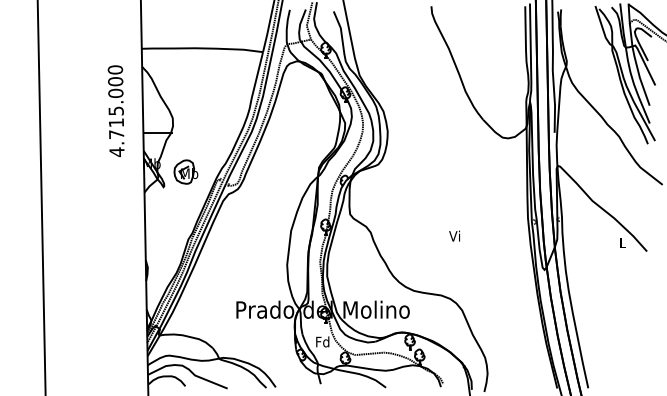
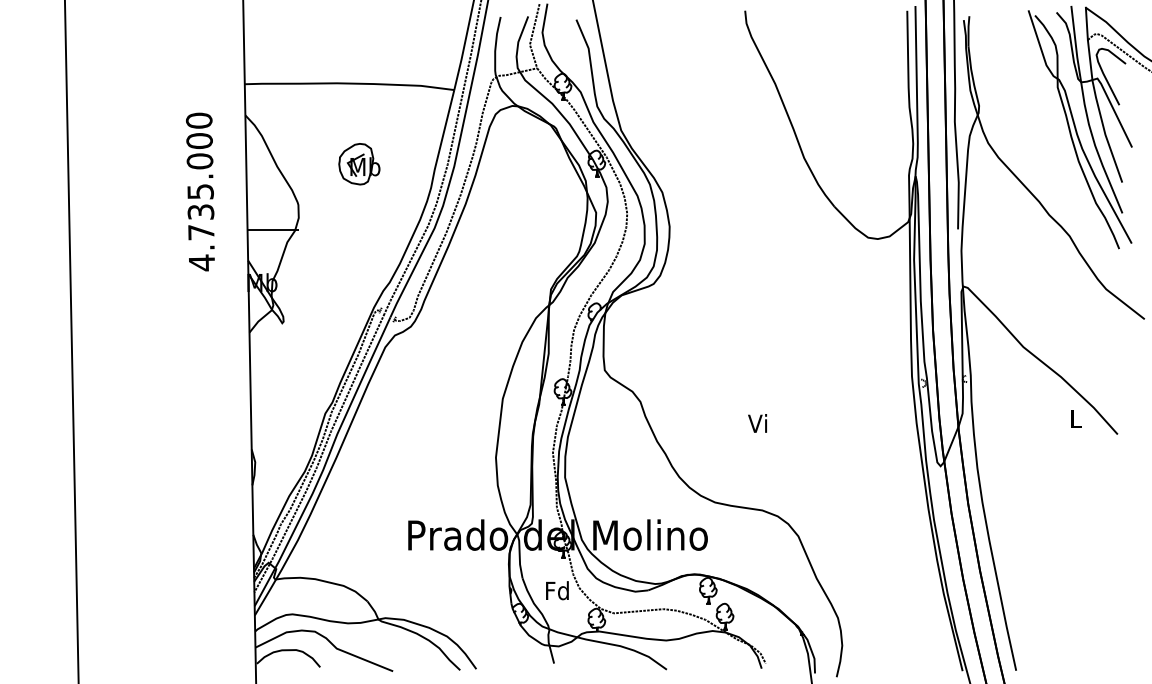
text: (116, 122) -> (201, 211), 4.715.000 -> 4.735.000
part: (185, 171) -> (358, 163), moved
text: (454, 235) -> (757, 422), moved

